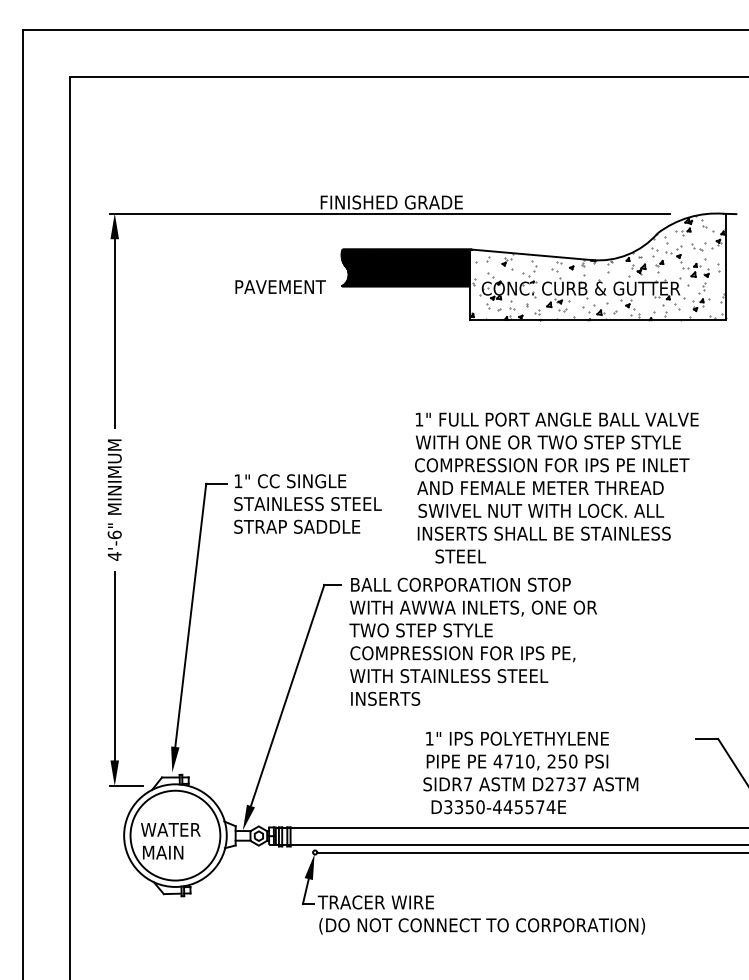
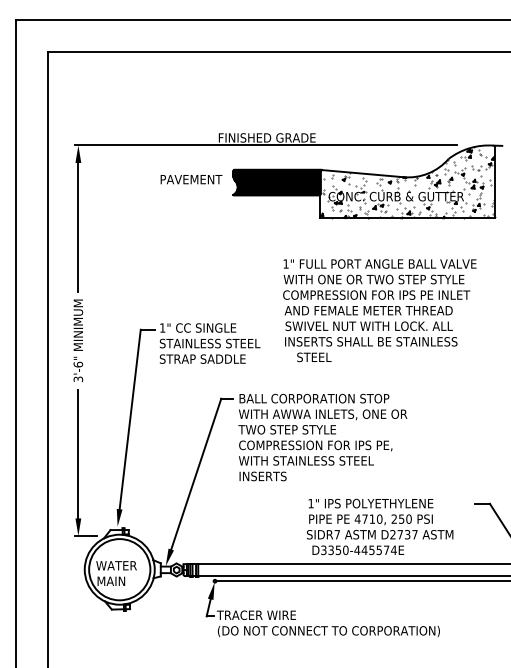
text: (280, 286) -> (191, 179), moved
text: (556, 487) -> (379, 310), moved
text: (114, 556) -> (78, 379), 4'-6" -> 3'-6"
text: (531, 772) -> (380, 526), moved

